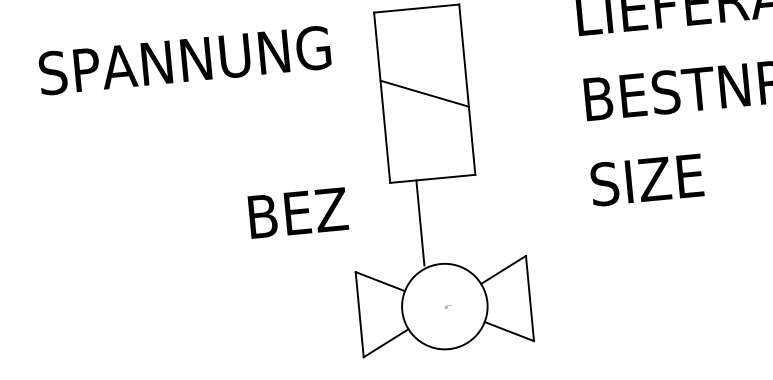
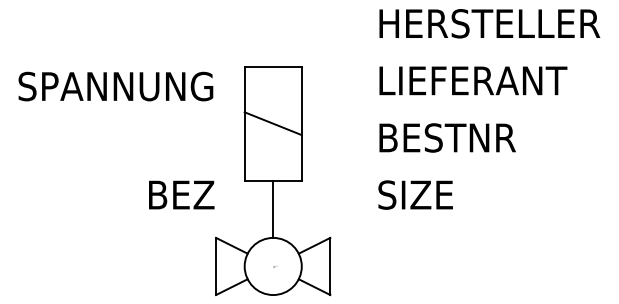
line: (420, 221) -> (273, 208), moved

